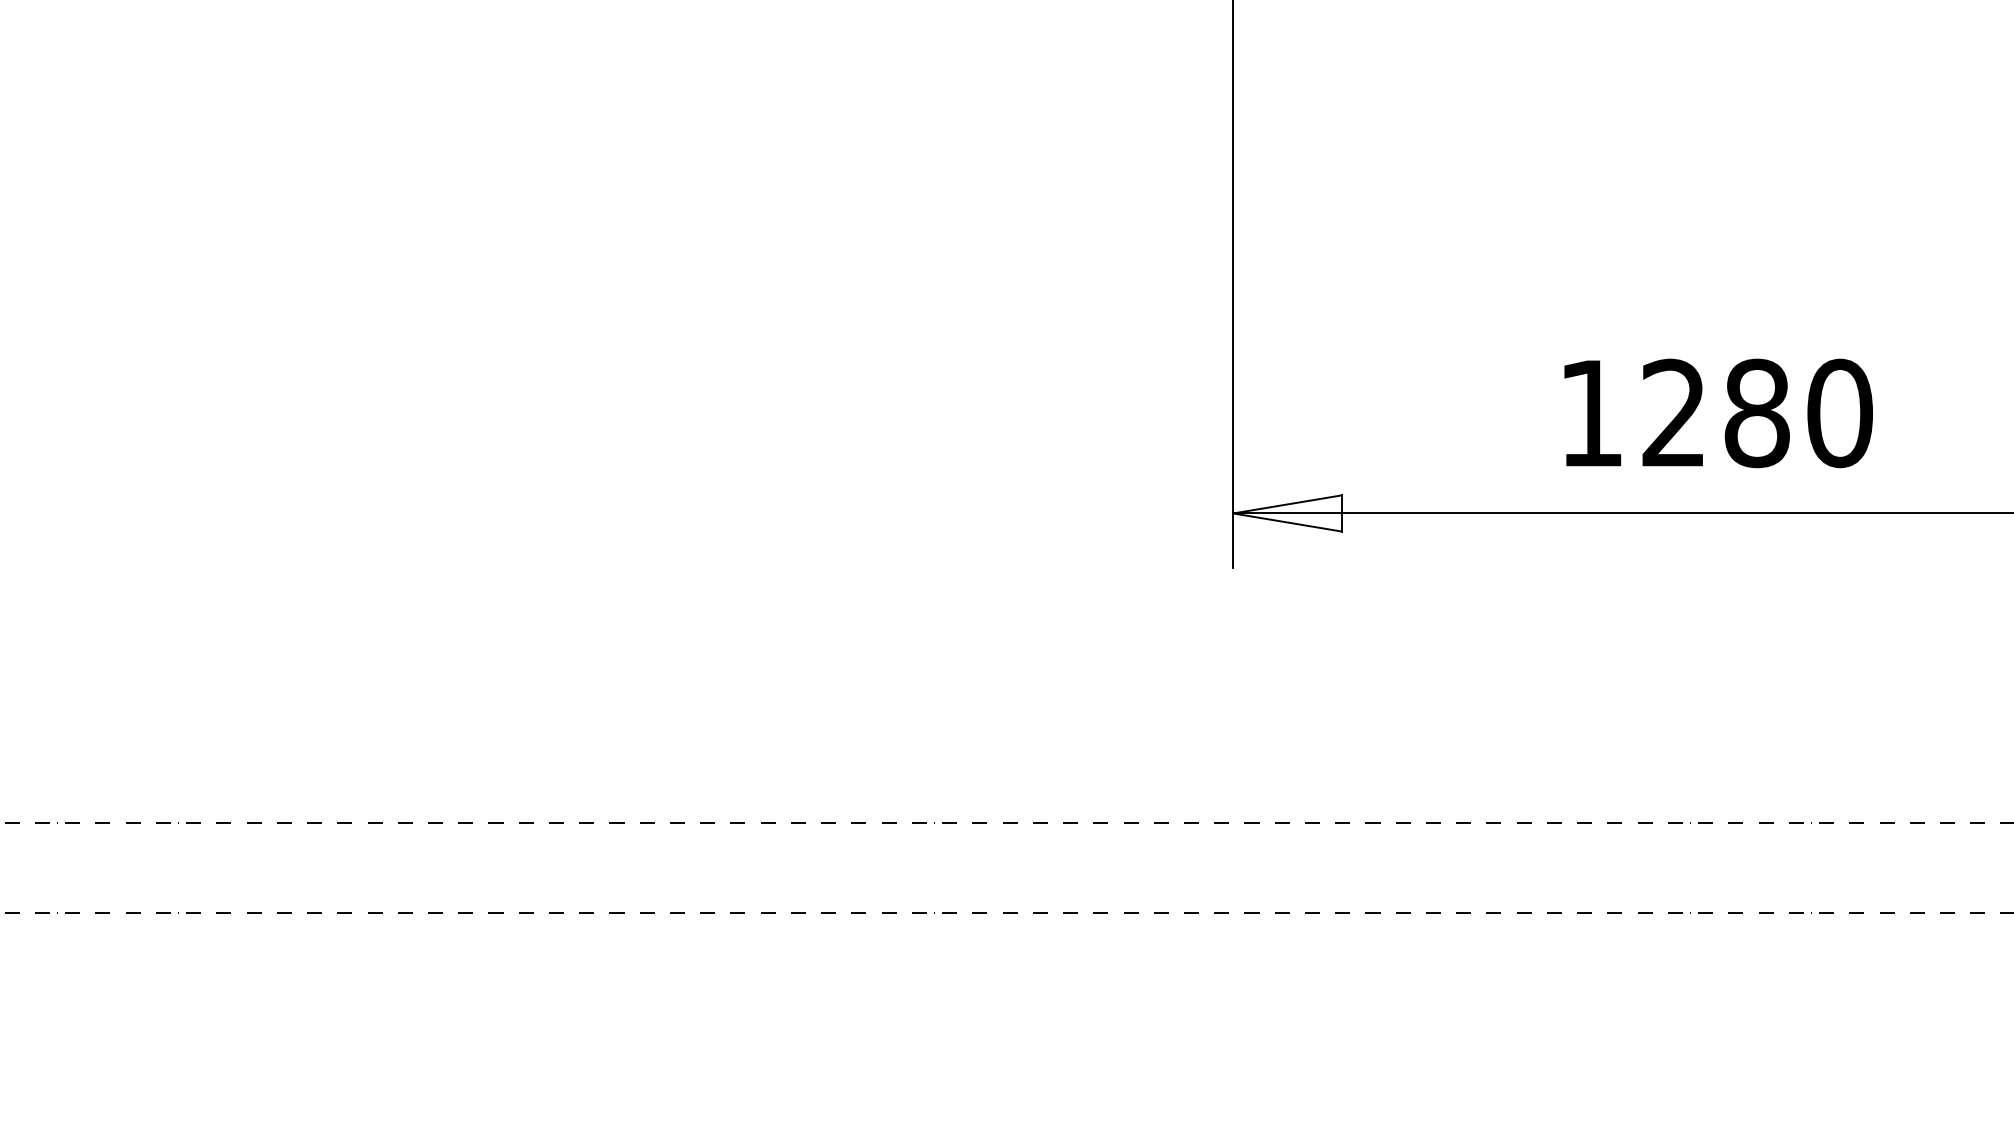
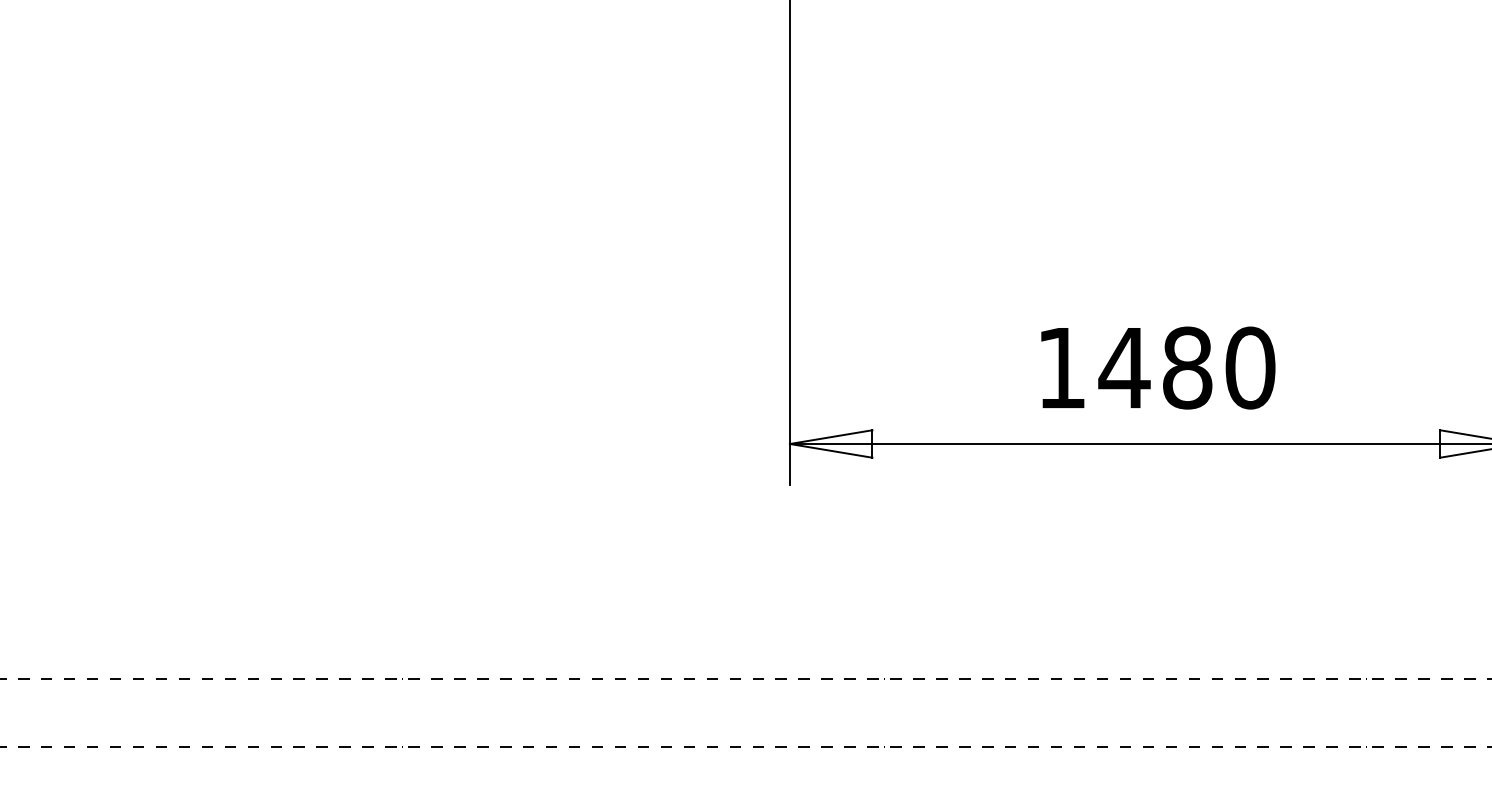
text: (1673, 412) -> (1124, 367), 1280 -> 1480

